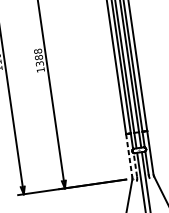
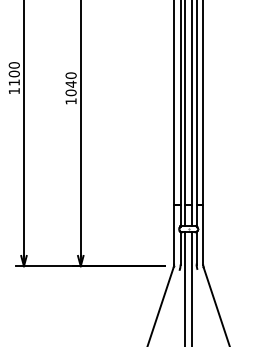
text: (38, 57) -> (70, 84), 1388 -> 1040
line: (129, 155) -> (174, 234), dashed -> solid
line: (135, 164) -> (180, 247), dashed -> solid

